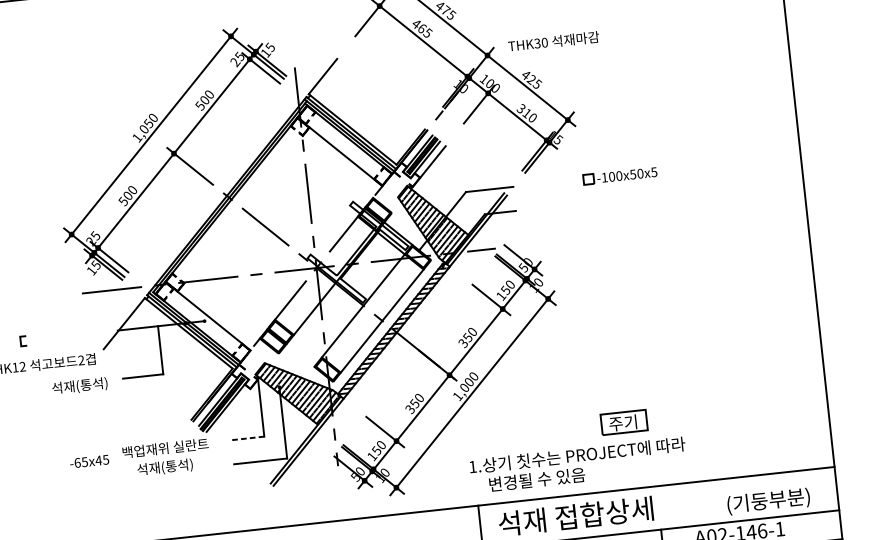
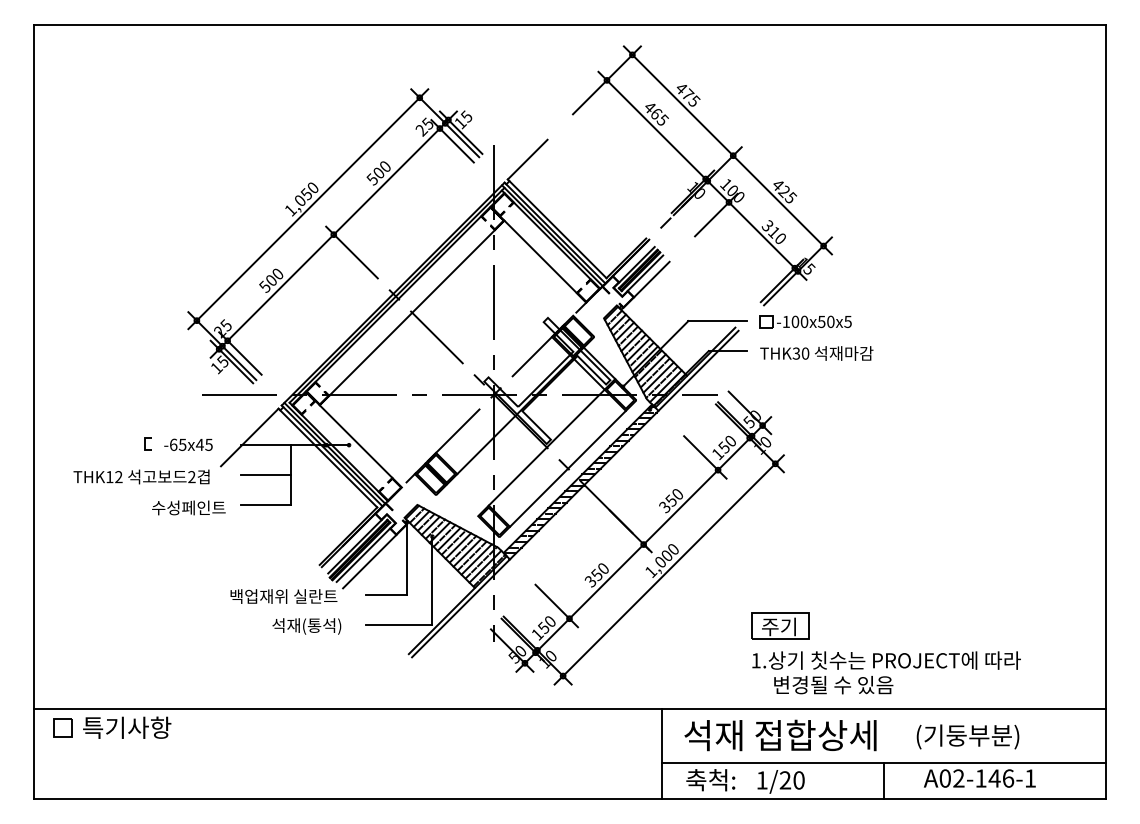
text: (553, 41) -> (816, 353), moved
part: (620, 175) -> (805, 321), moved
line: (243, 209) -> (411, 312), added
line: (21, 341) -> (145, 443), moved
line: (140, 352) -> (265, 475), added
text: (81, 385) -> (188, 508), 석재(통석) -> 수성페인트
line: (231, 412) -> (369, 561), added
part: (624, 421) -> (780, 625), moved
line: (247, 438) -> (386, 595), dashed -> solid
text: (89, 461) -> (188, 444), moved
text: (578, 465) -> (886, 672), moved
text: (164, 467) -> (306, 626), moved
text: (768, 501) -> (967, 736), moved

